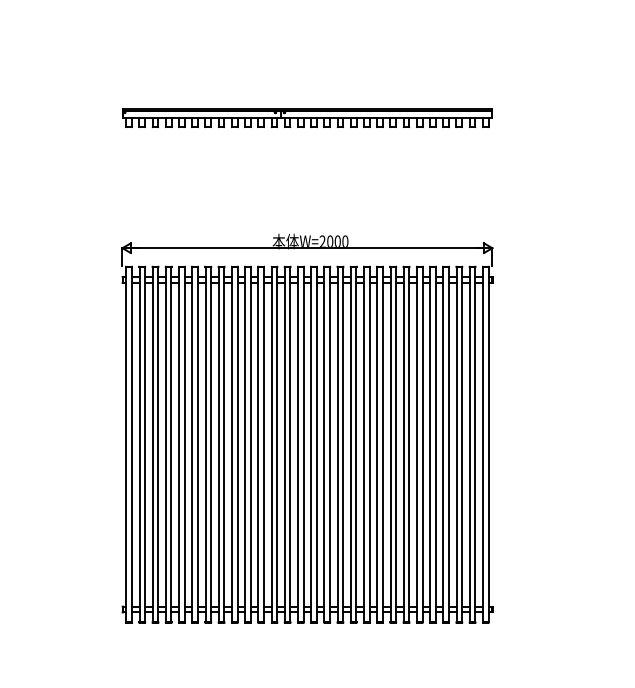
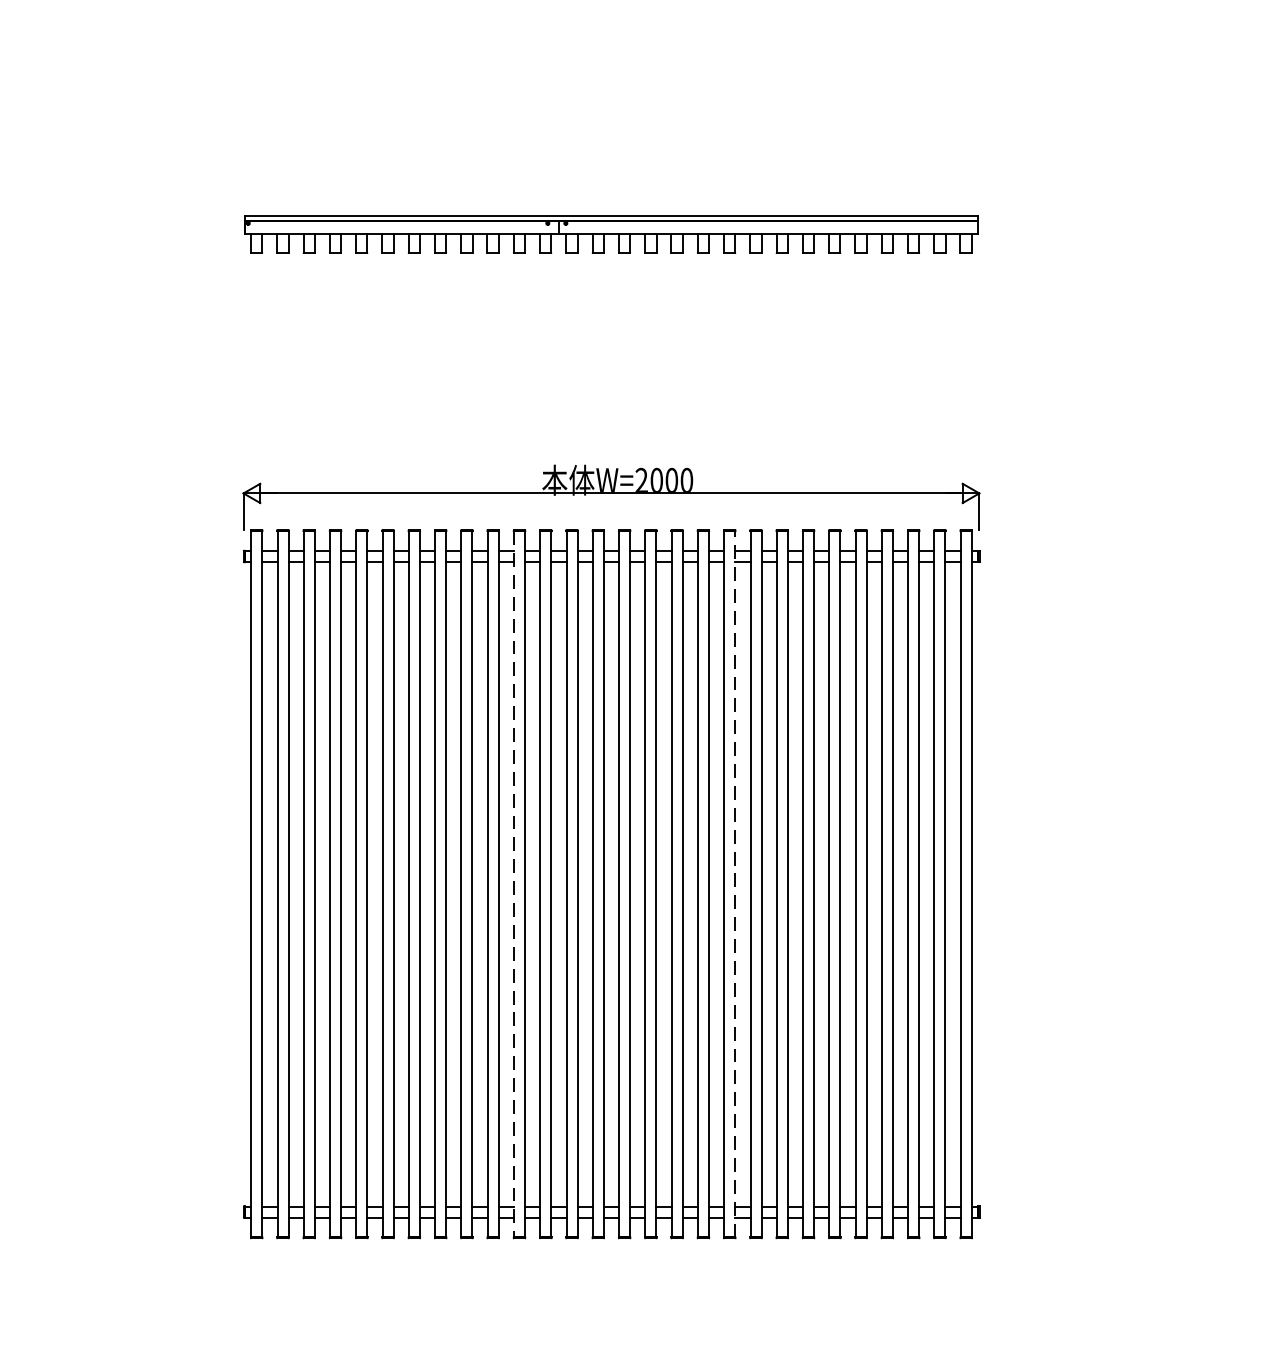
line: (258, 444) -> (514, 883), solid -> dashed
line: (369, 444) -> (734, 883), solid -> dashed

